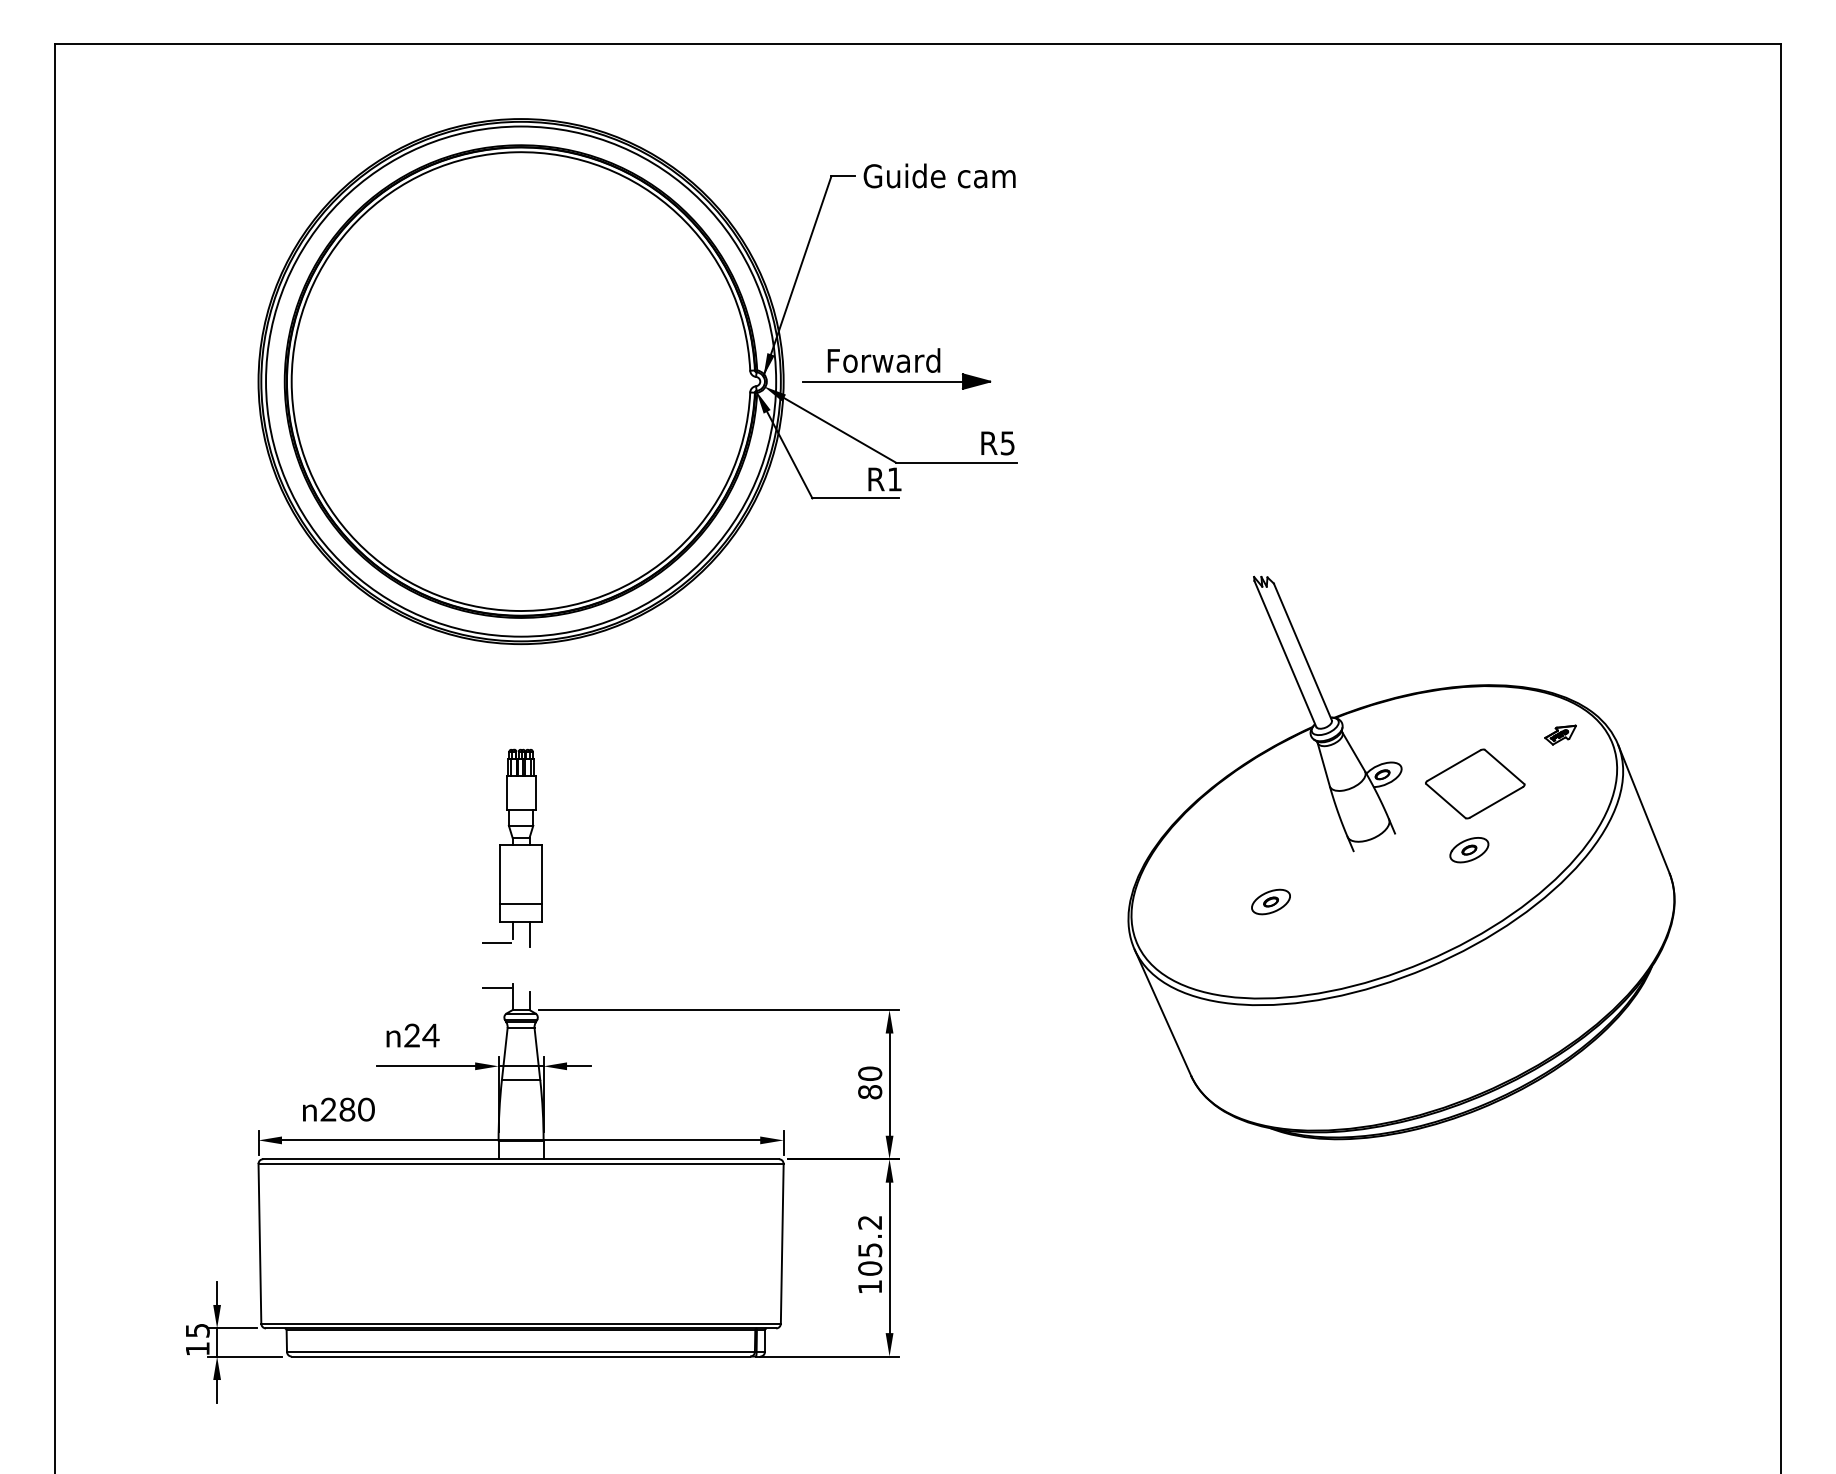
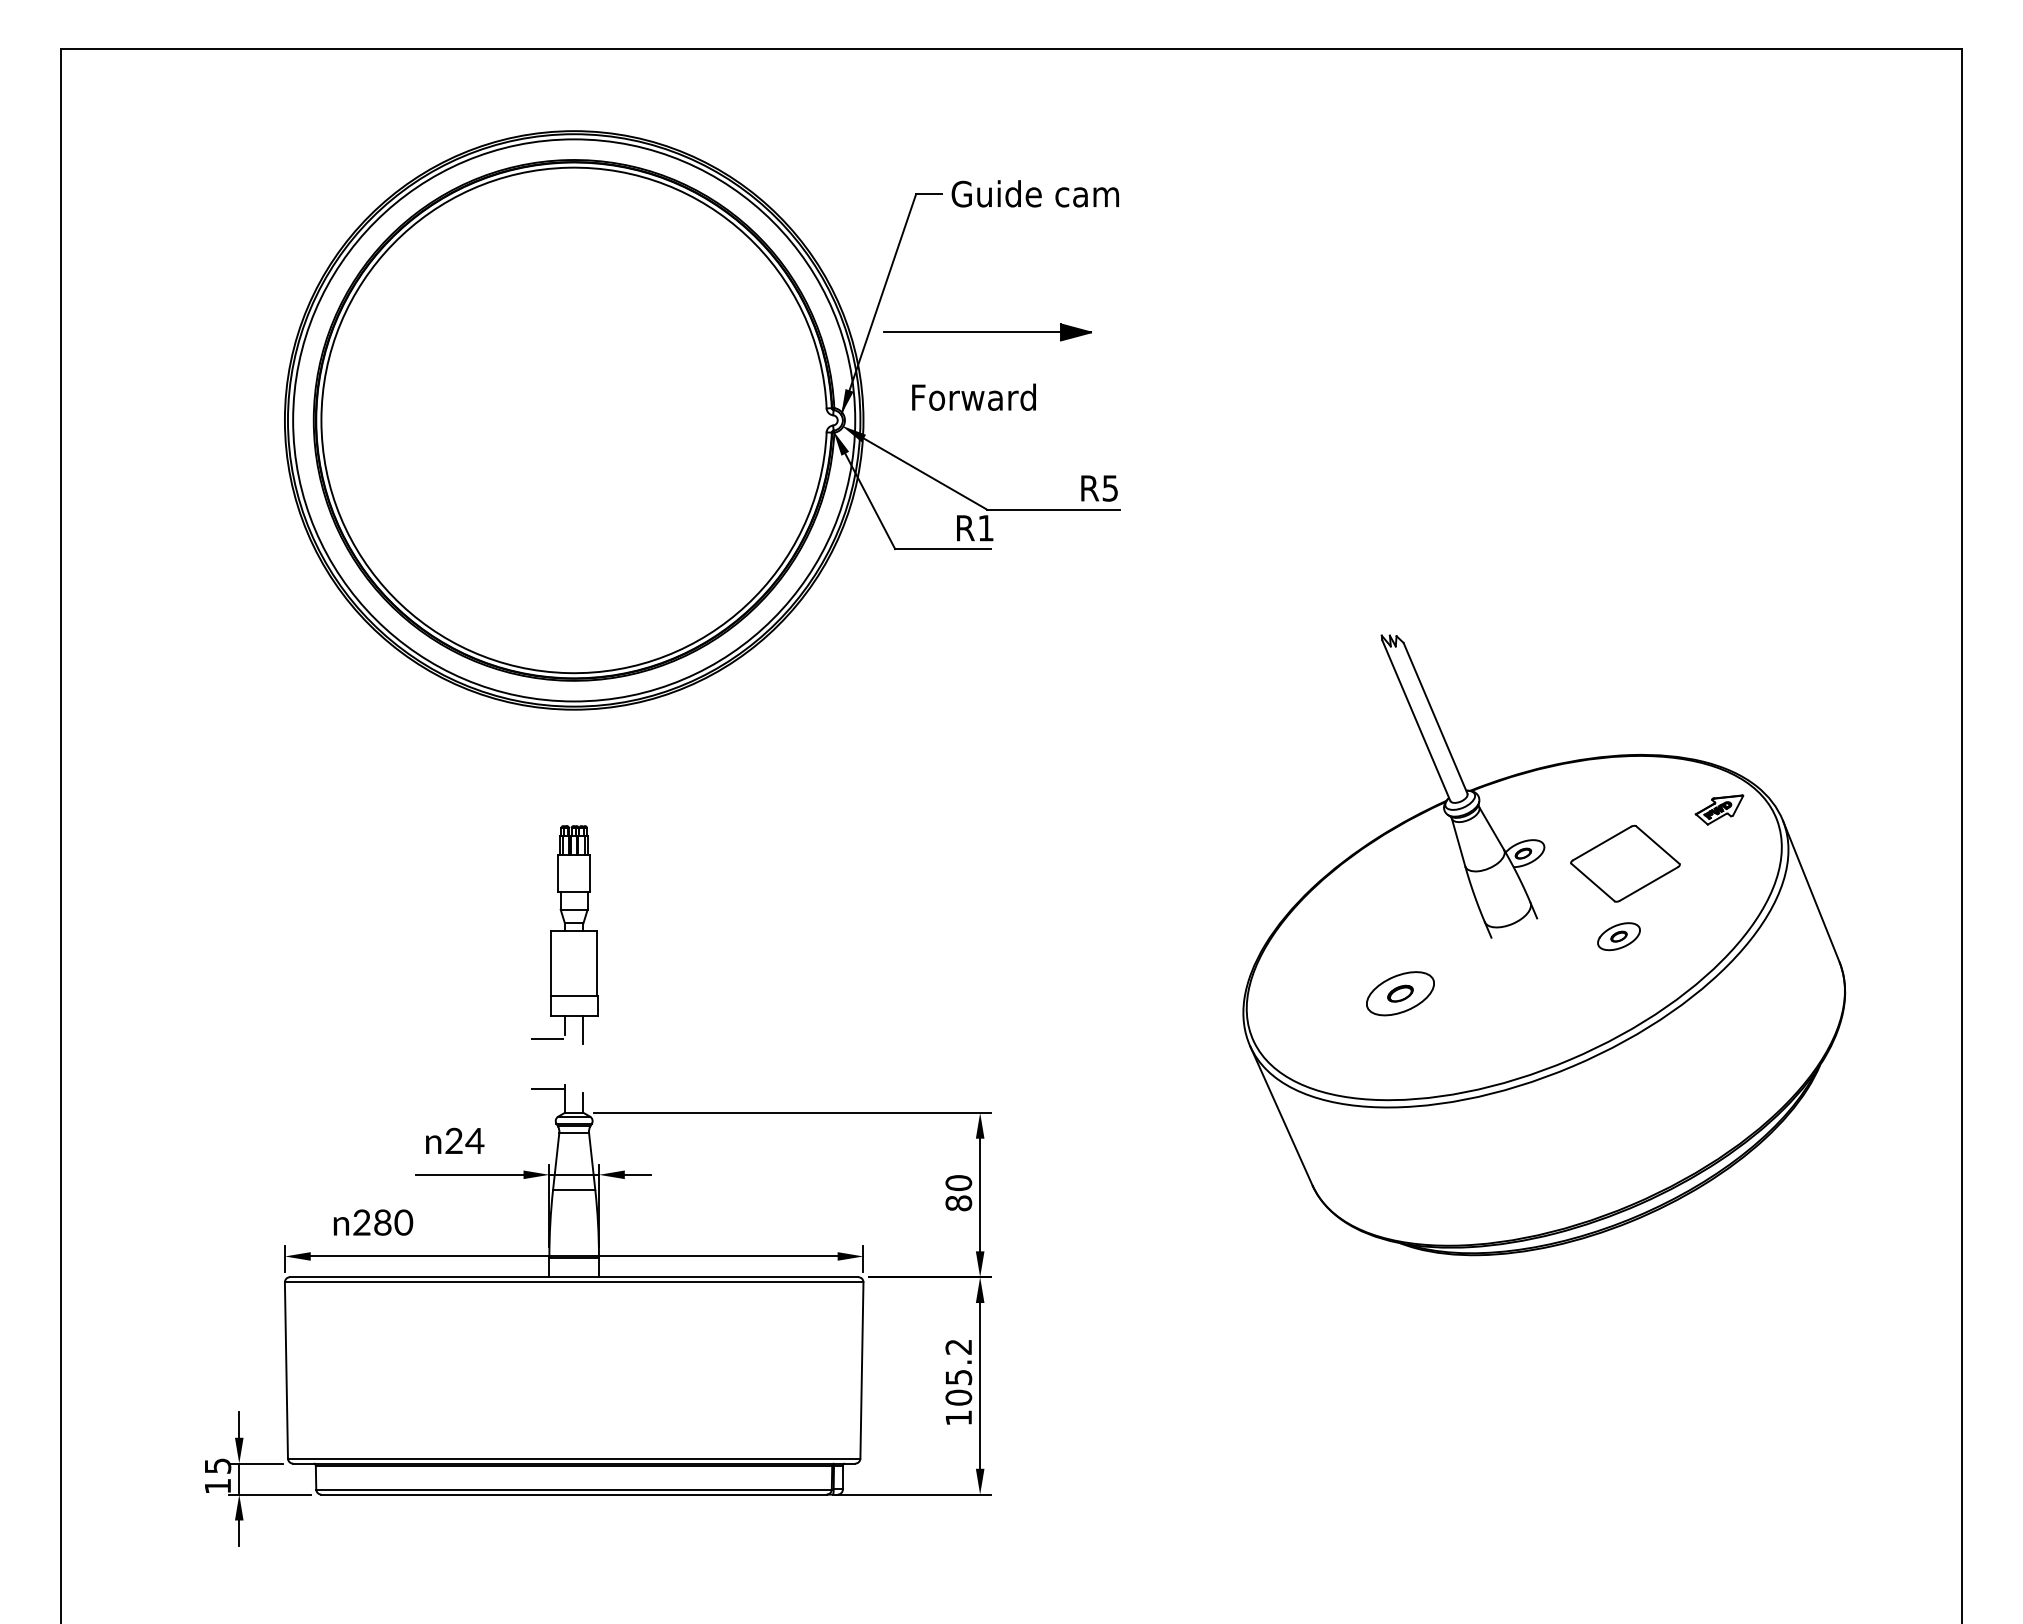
part: (896, 381) -> (987, 332), moved
part: (1560, 734) -> (1719, 809), size x1.4
part: (1271, 901) -> (1400, 993), size x1.6

